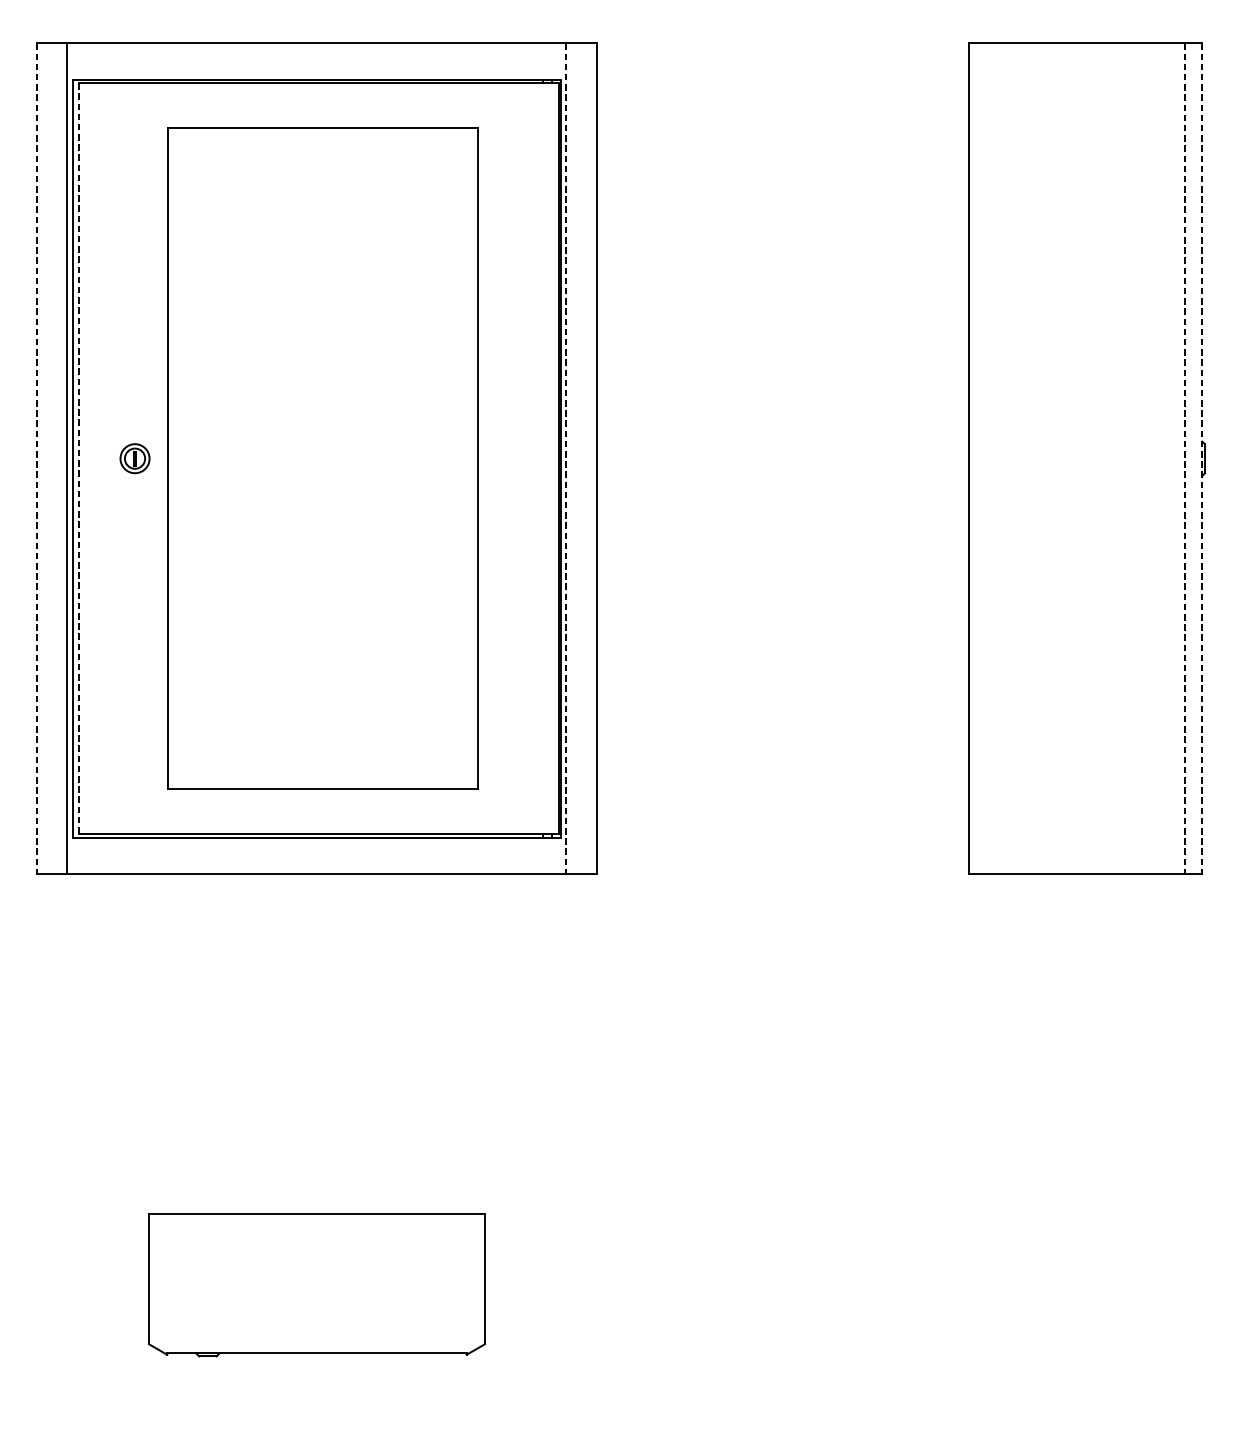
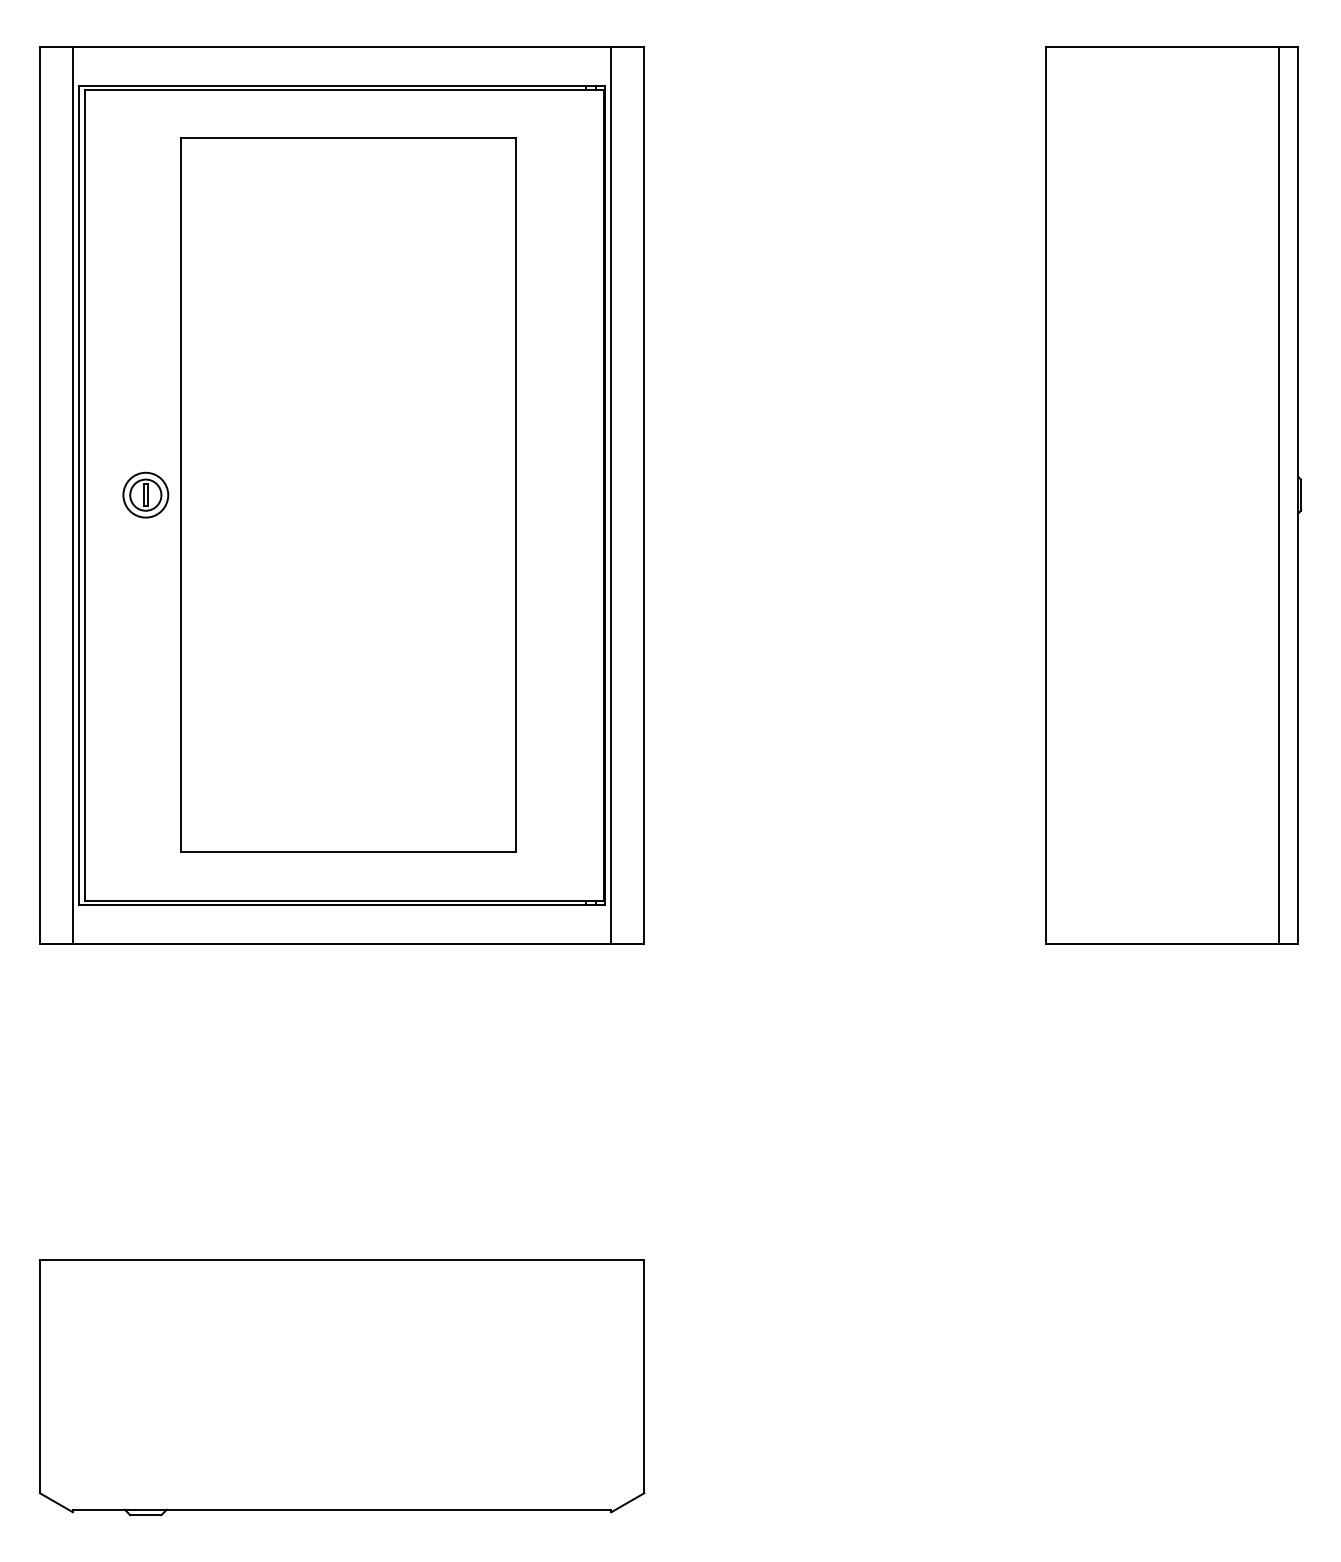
part: (134, 458) -> (145, 494), size x1.43
line: (36, 459) -> (39, 495), dashed -> solid
line: (79, 459) -> (85, 495), dashed -> solid
line: (566, 459) -> (611, 495), dashed -> solid
line: (1185, 459) -> (1279, 495), dashed -> solid
line: (1202, 459) -> (1298, 495), dashed -> solid
part: (317, 1285) -> (342, 1387), size x1.67

